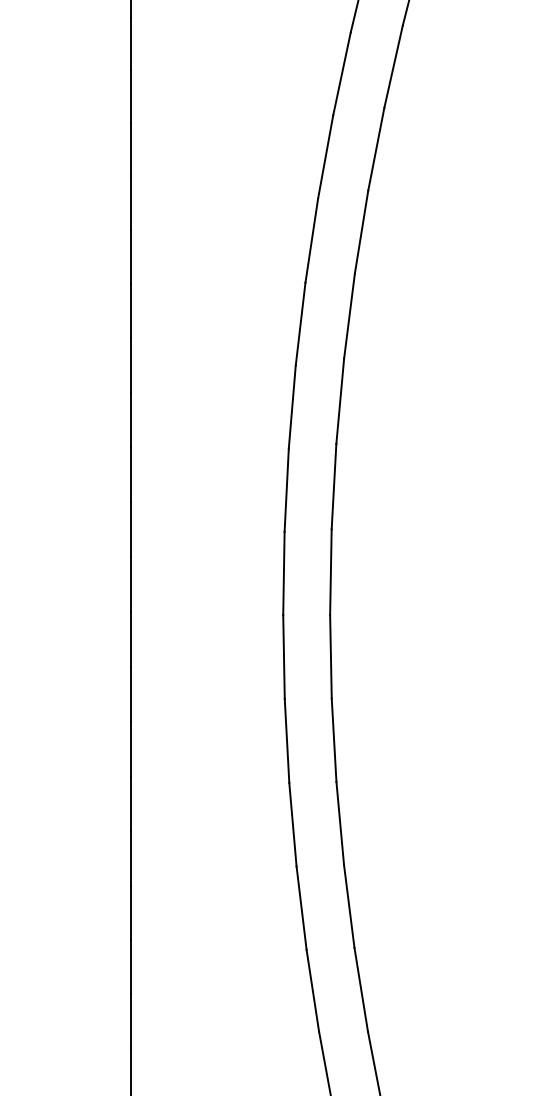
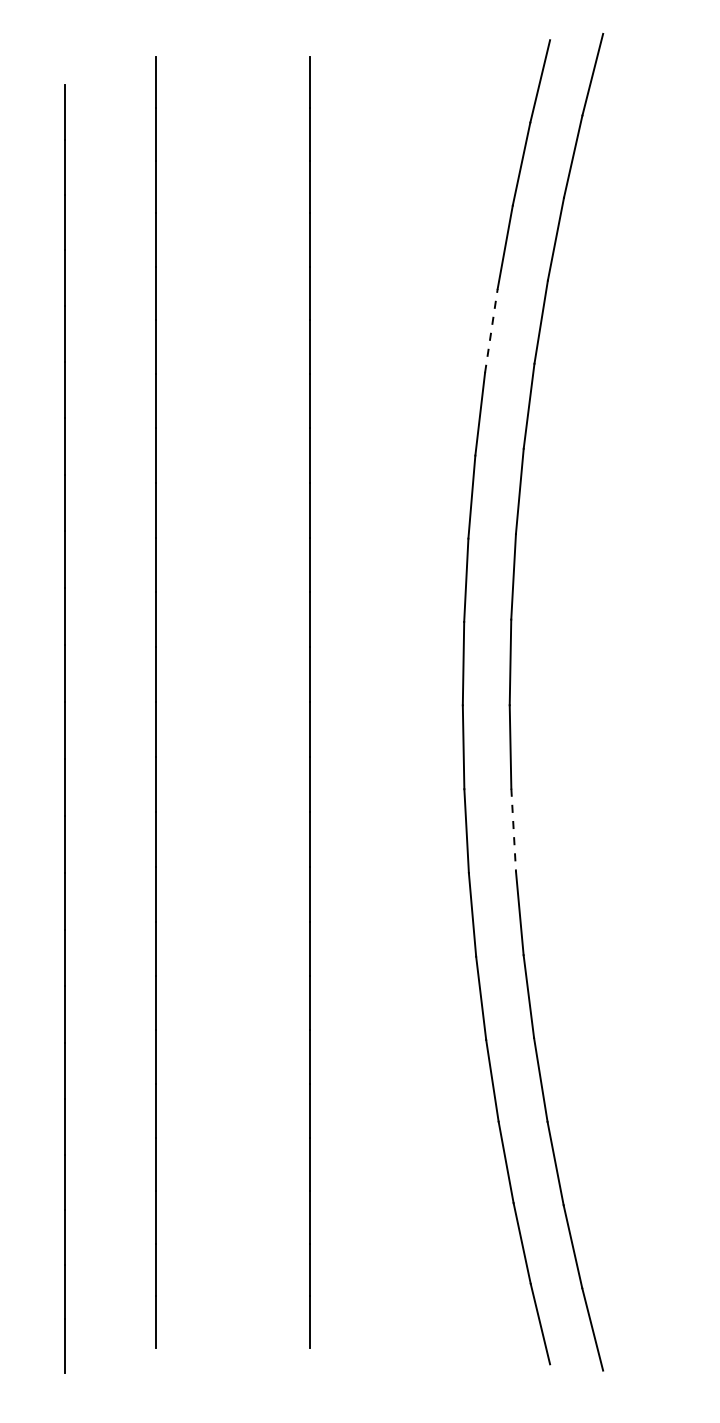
line: (311, 240) -> (491, 330), solid -> dashed
line: (333, 740) -> (513, 830), solid -> dashed

